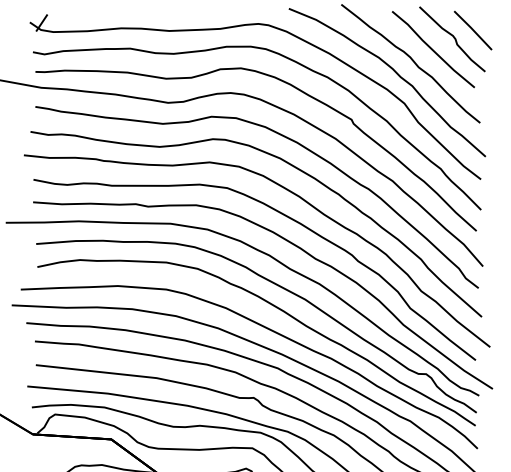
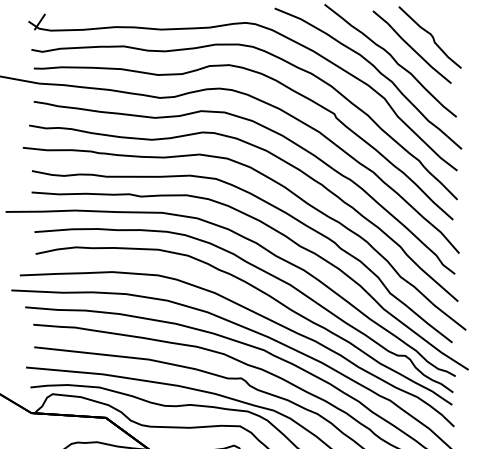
line: (472, 30) -> (449, 29), removed

